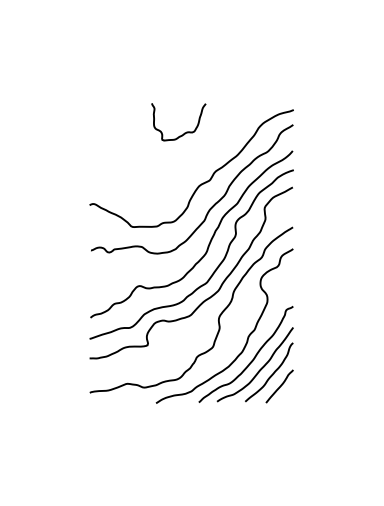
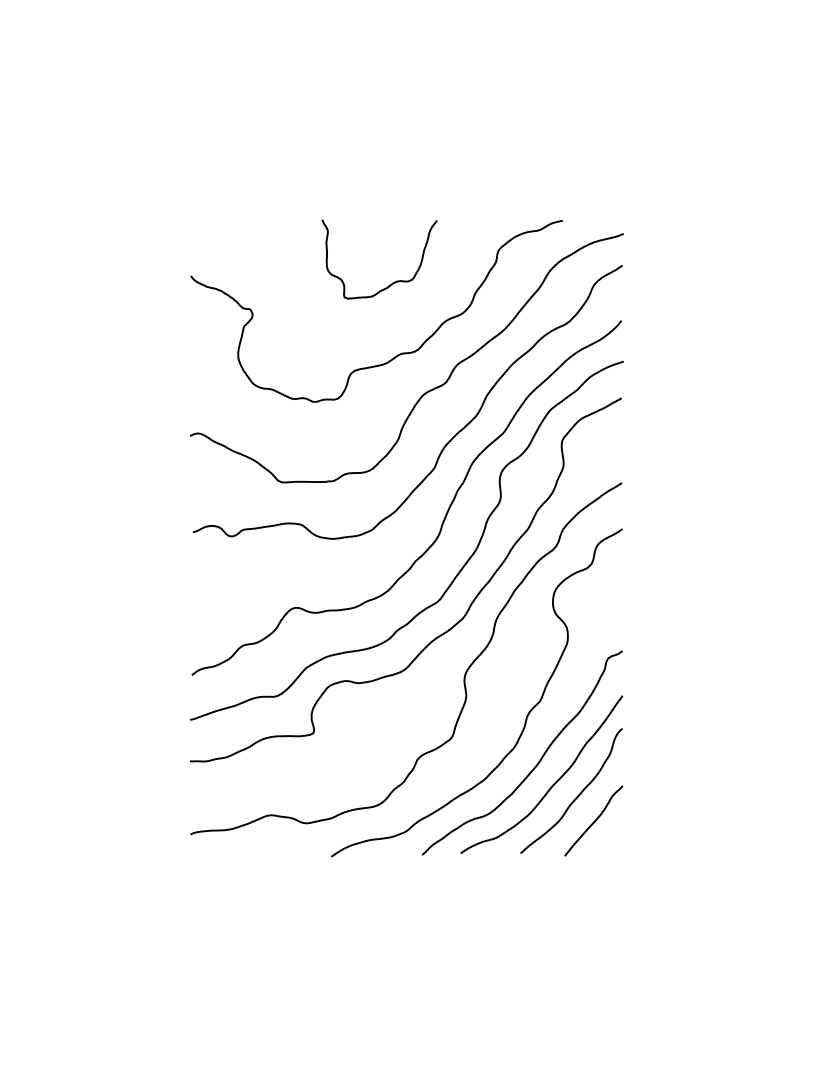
curve: (186, 166) -> (395, 353), added

